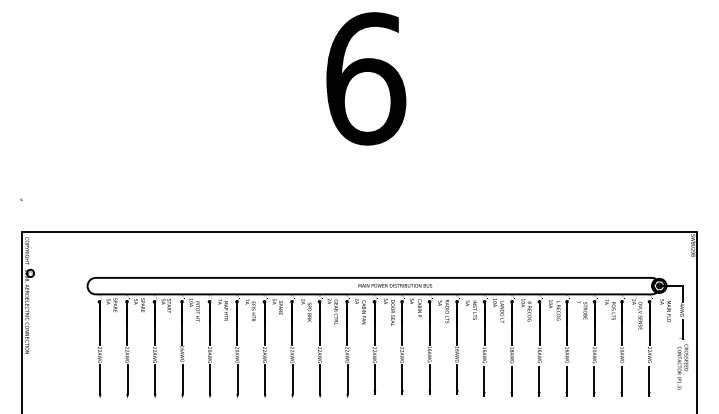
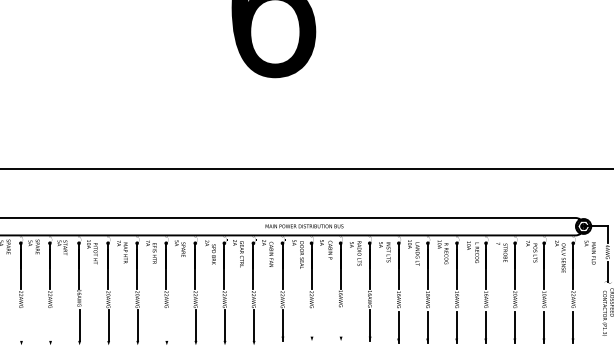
line: (127, 379) -> (21, 325), removed
line: (155, 379) -> (50, 325), removed
line: (265, 379) -> (167, 325), removed
line: (402, 379) -> (312, 325), removed
line: (429, 379) -> (340, 325), removed

